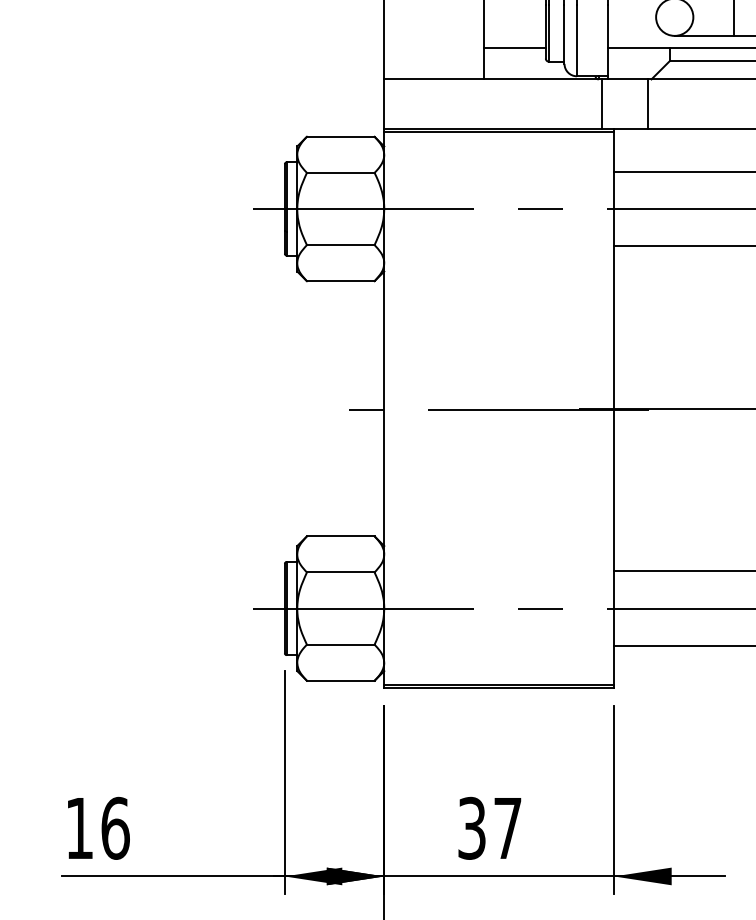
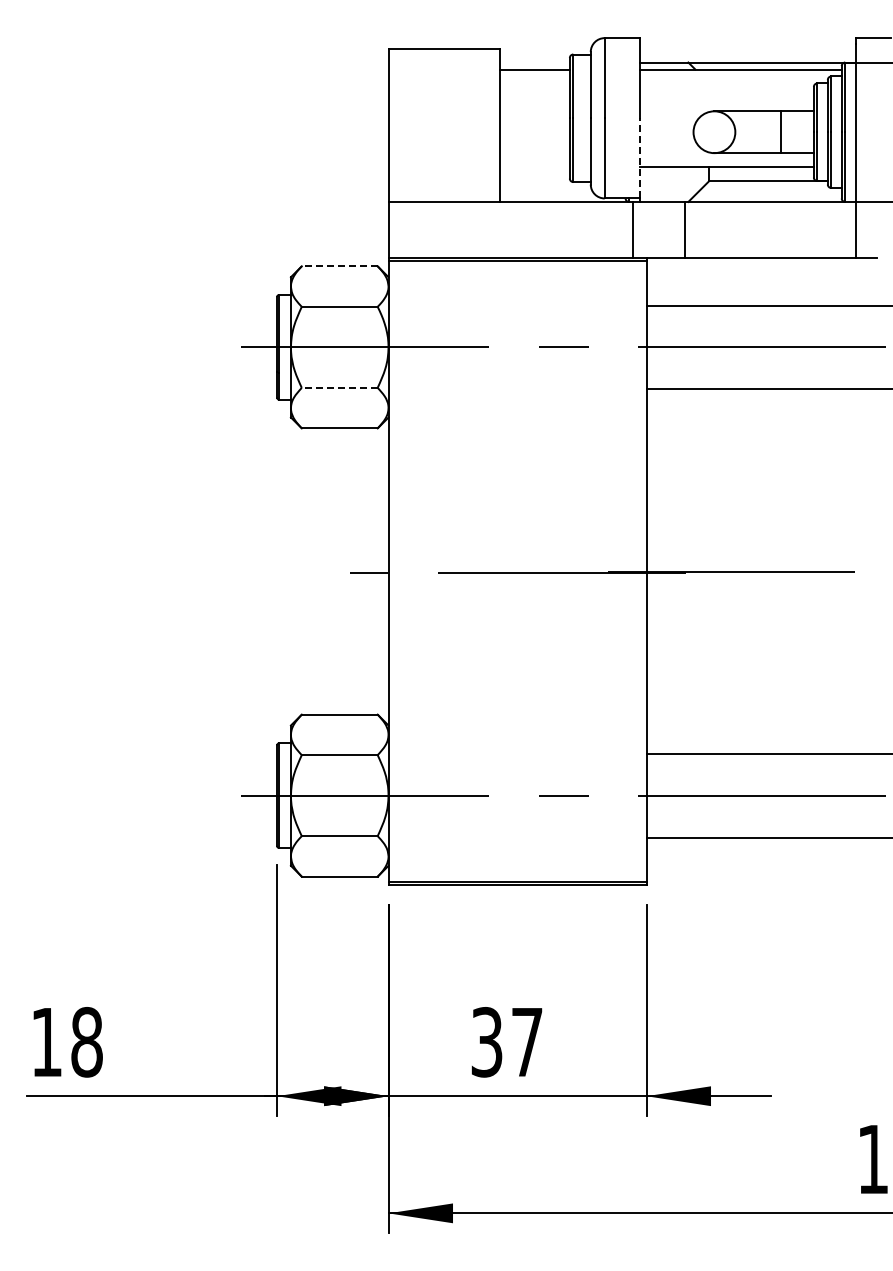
line: (607, 39) -> (639, 157), solid -> dashed
line: (514, 48) -> (534, 167), removed
line: (340, 136) -> (339, 266), solid -> dashed
line: (340, 244) -> (339, 387), solid -> dashed
text: (115, 828) -> (87, 1042), 16 -> 18

